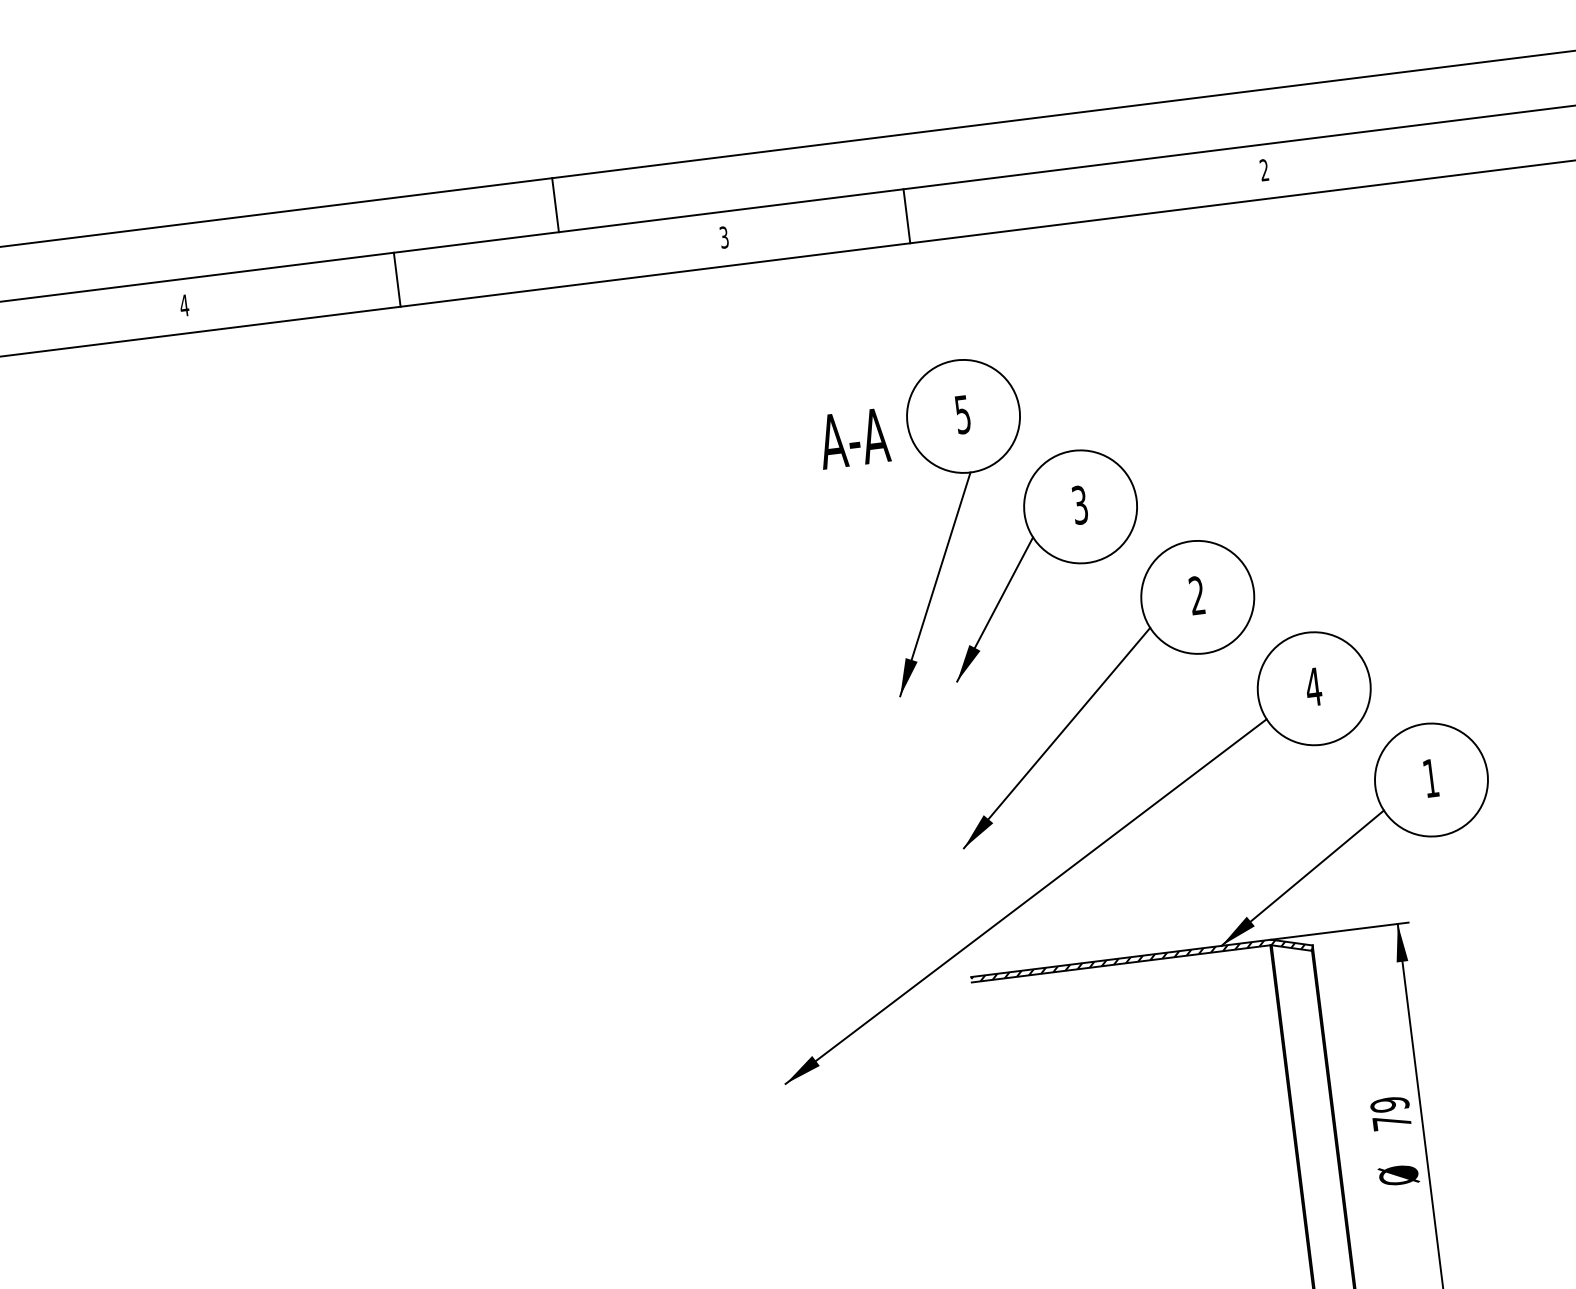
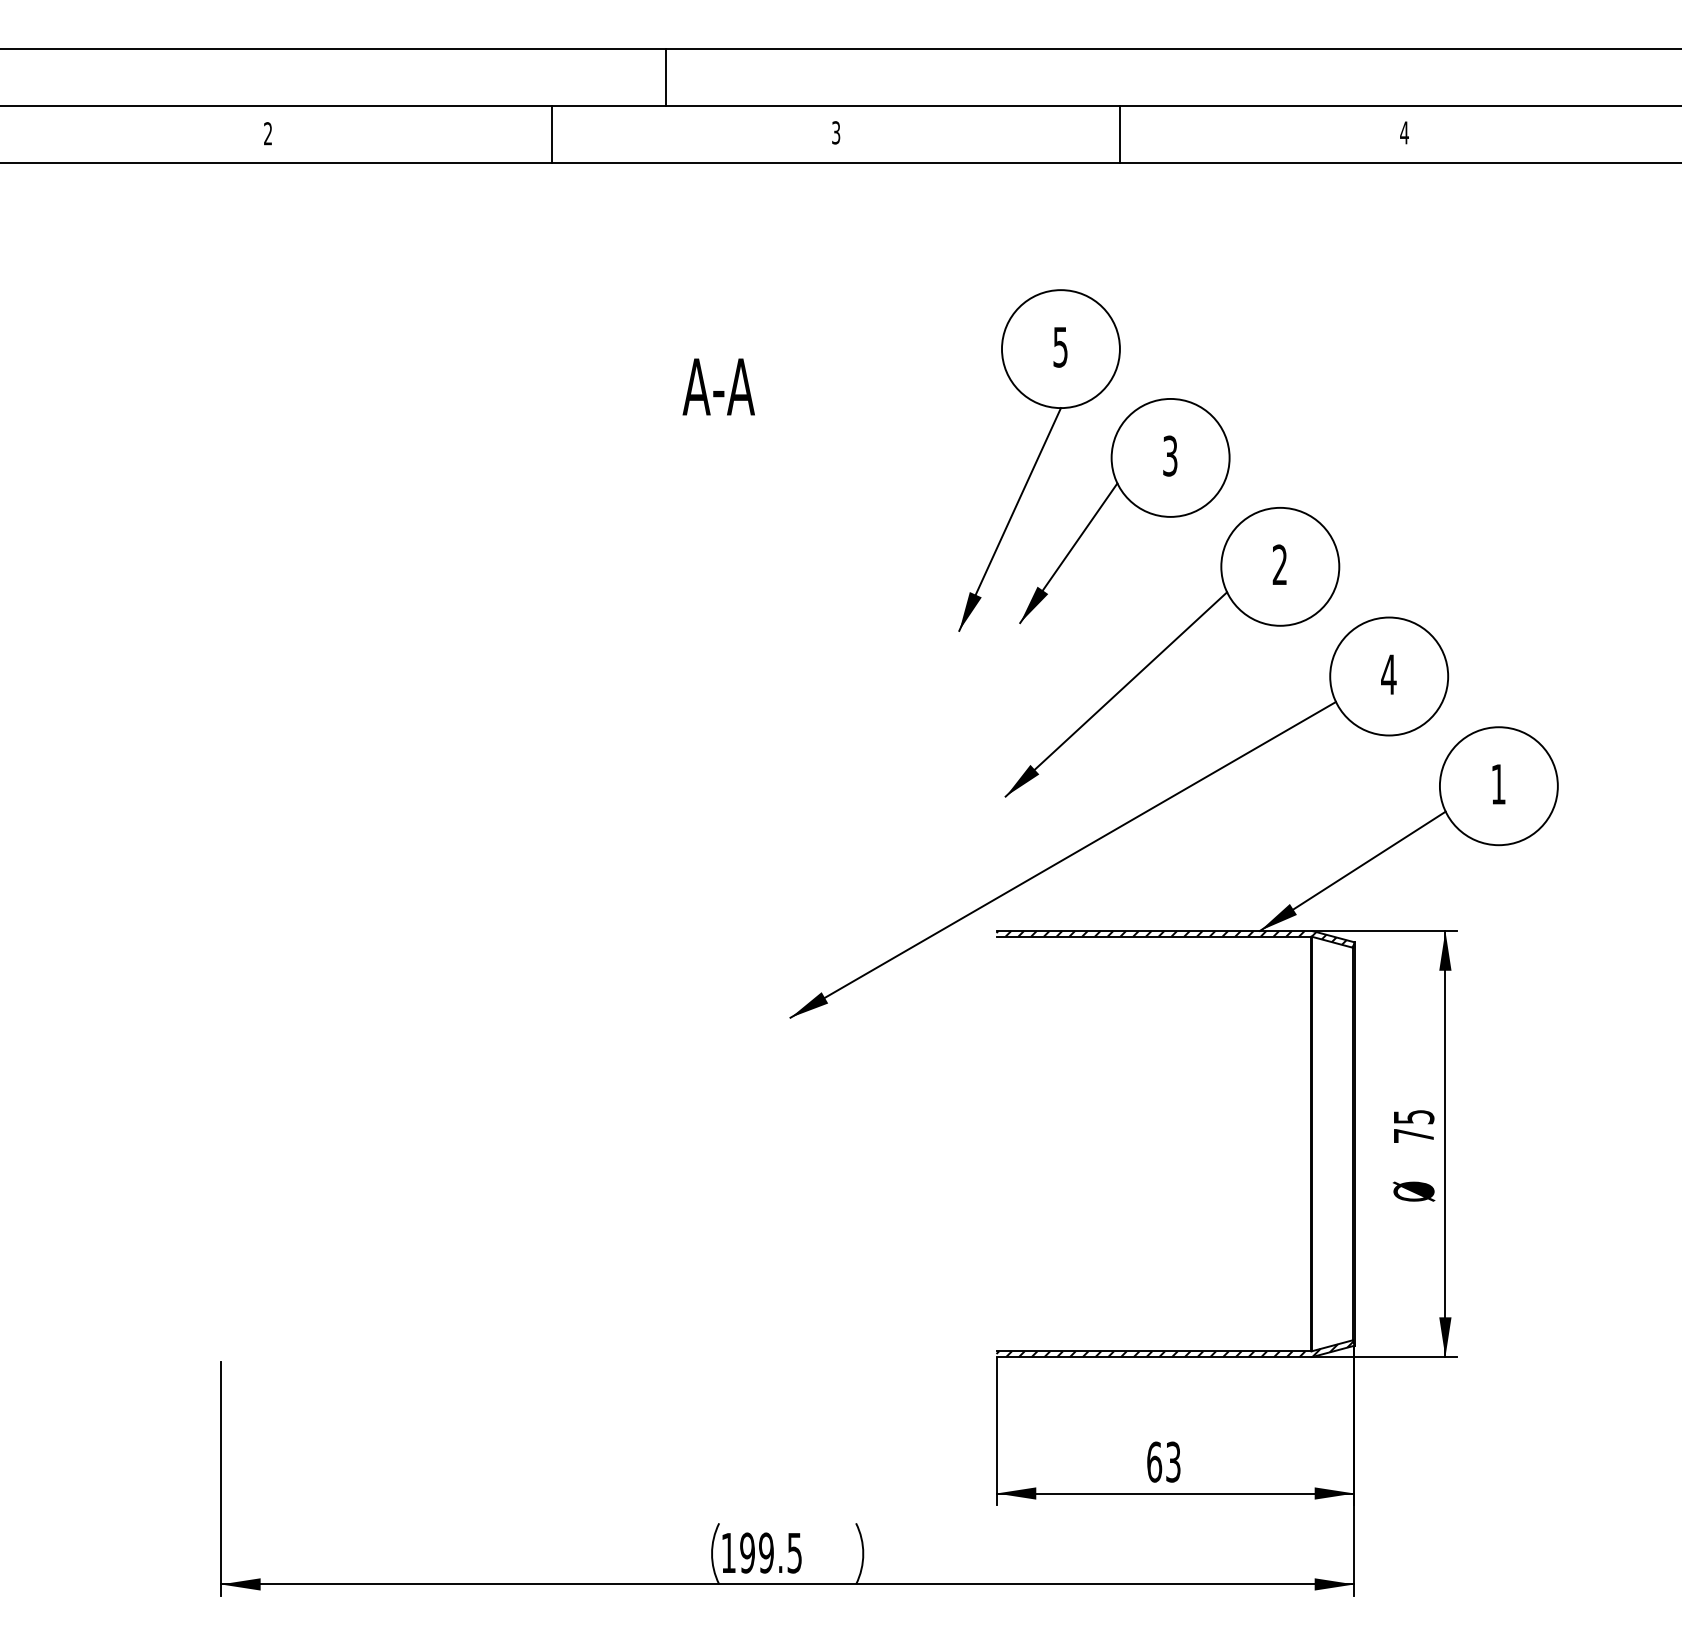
text: (1264, 169) -> (1404, 132), 2 -> 4
line: (907, 216) -> (1120, 134), moved
line: (396, 279) -> (551, 134), moved
text: (183, 305) -> (267, 133), 4 -> 2
text: (853, 438) -> (718, 386), moved
text: (1389, 1104) -> (1413, 1116), 79 -> 75

